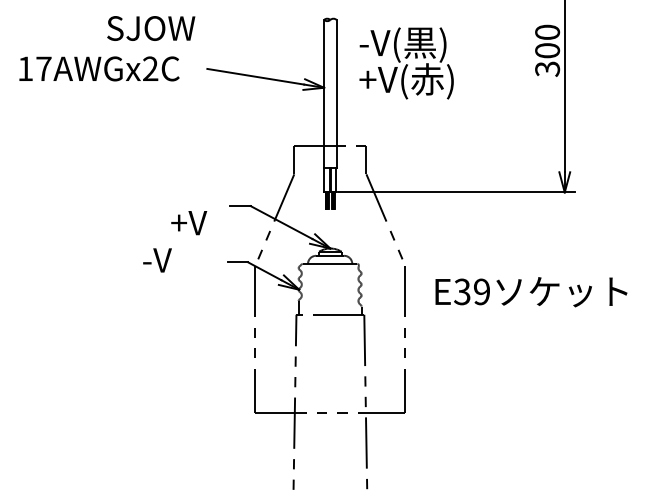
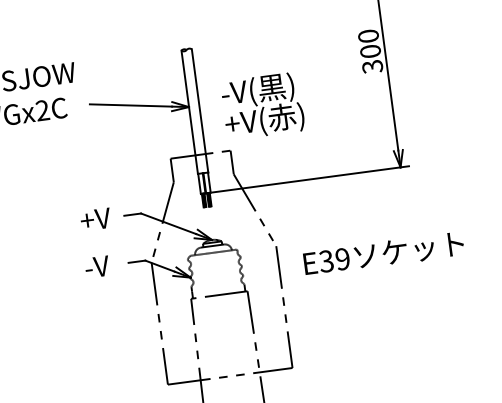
text: (406, 63) -> (262, 106), moved
text: (189, 223) -> (96, 219), moved
text: (157, 260) -> (97, 267), moved

